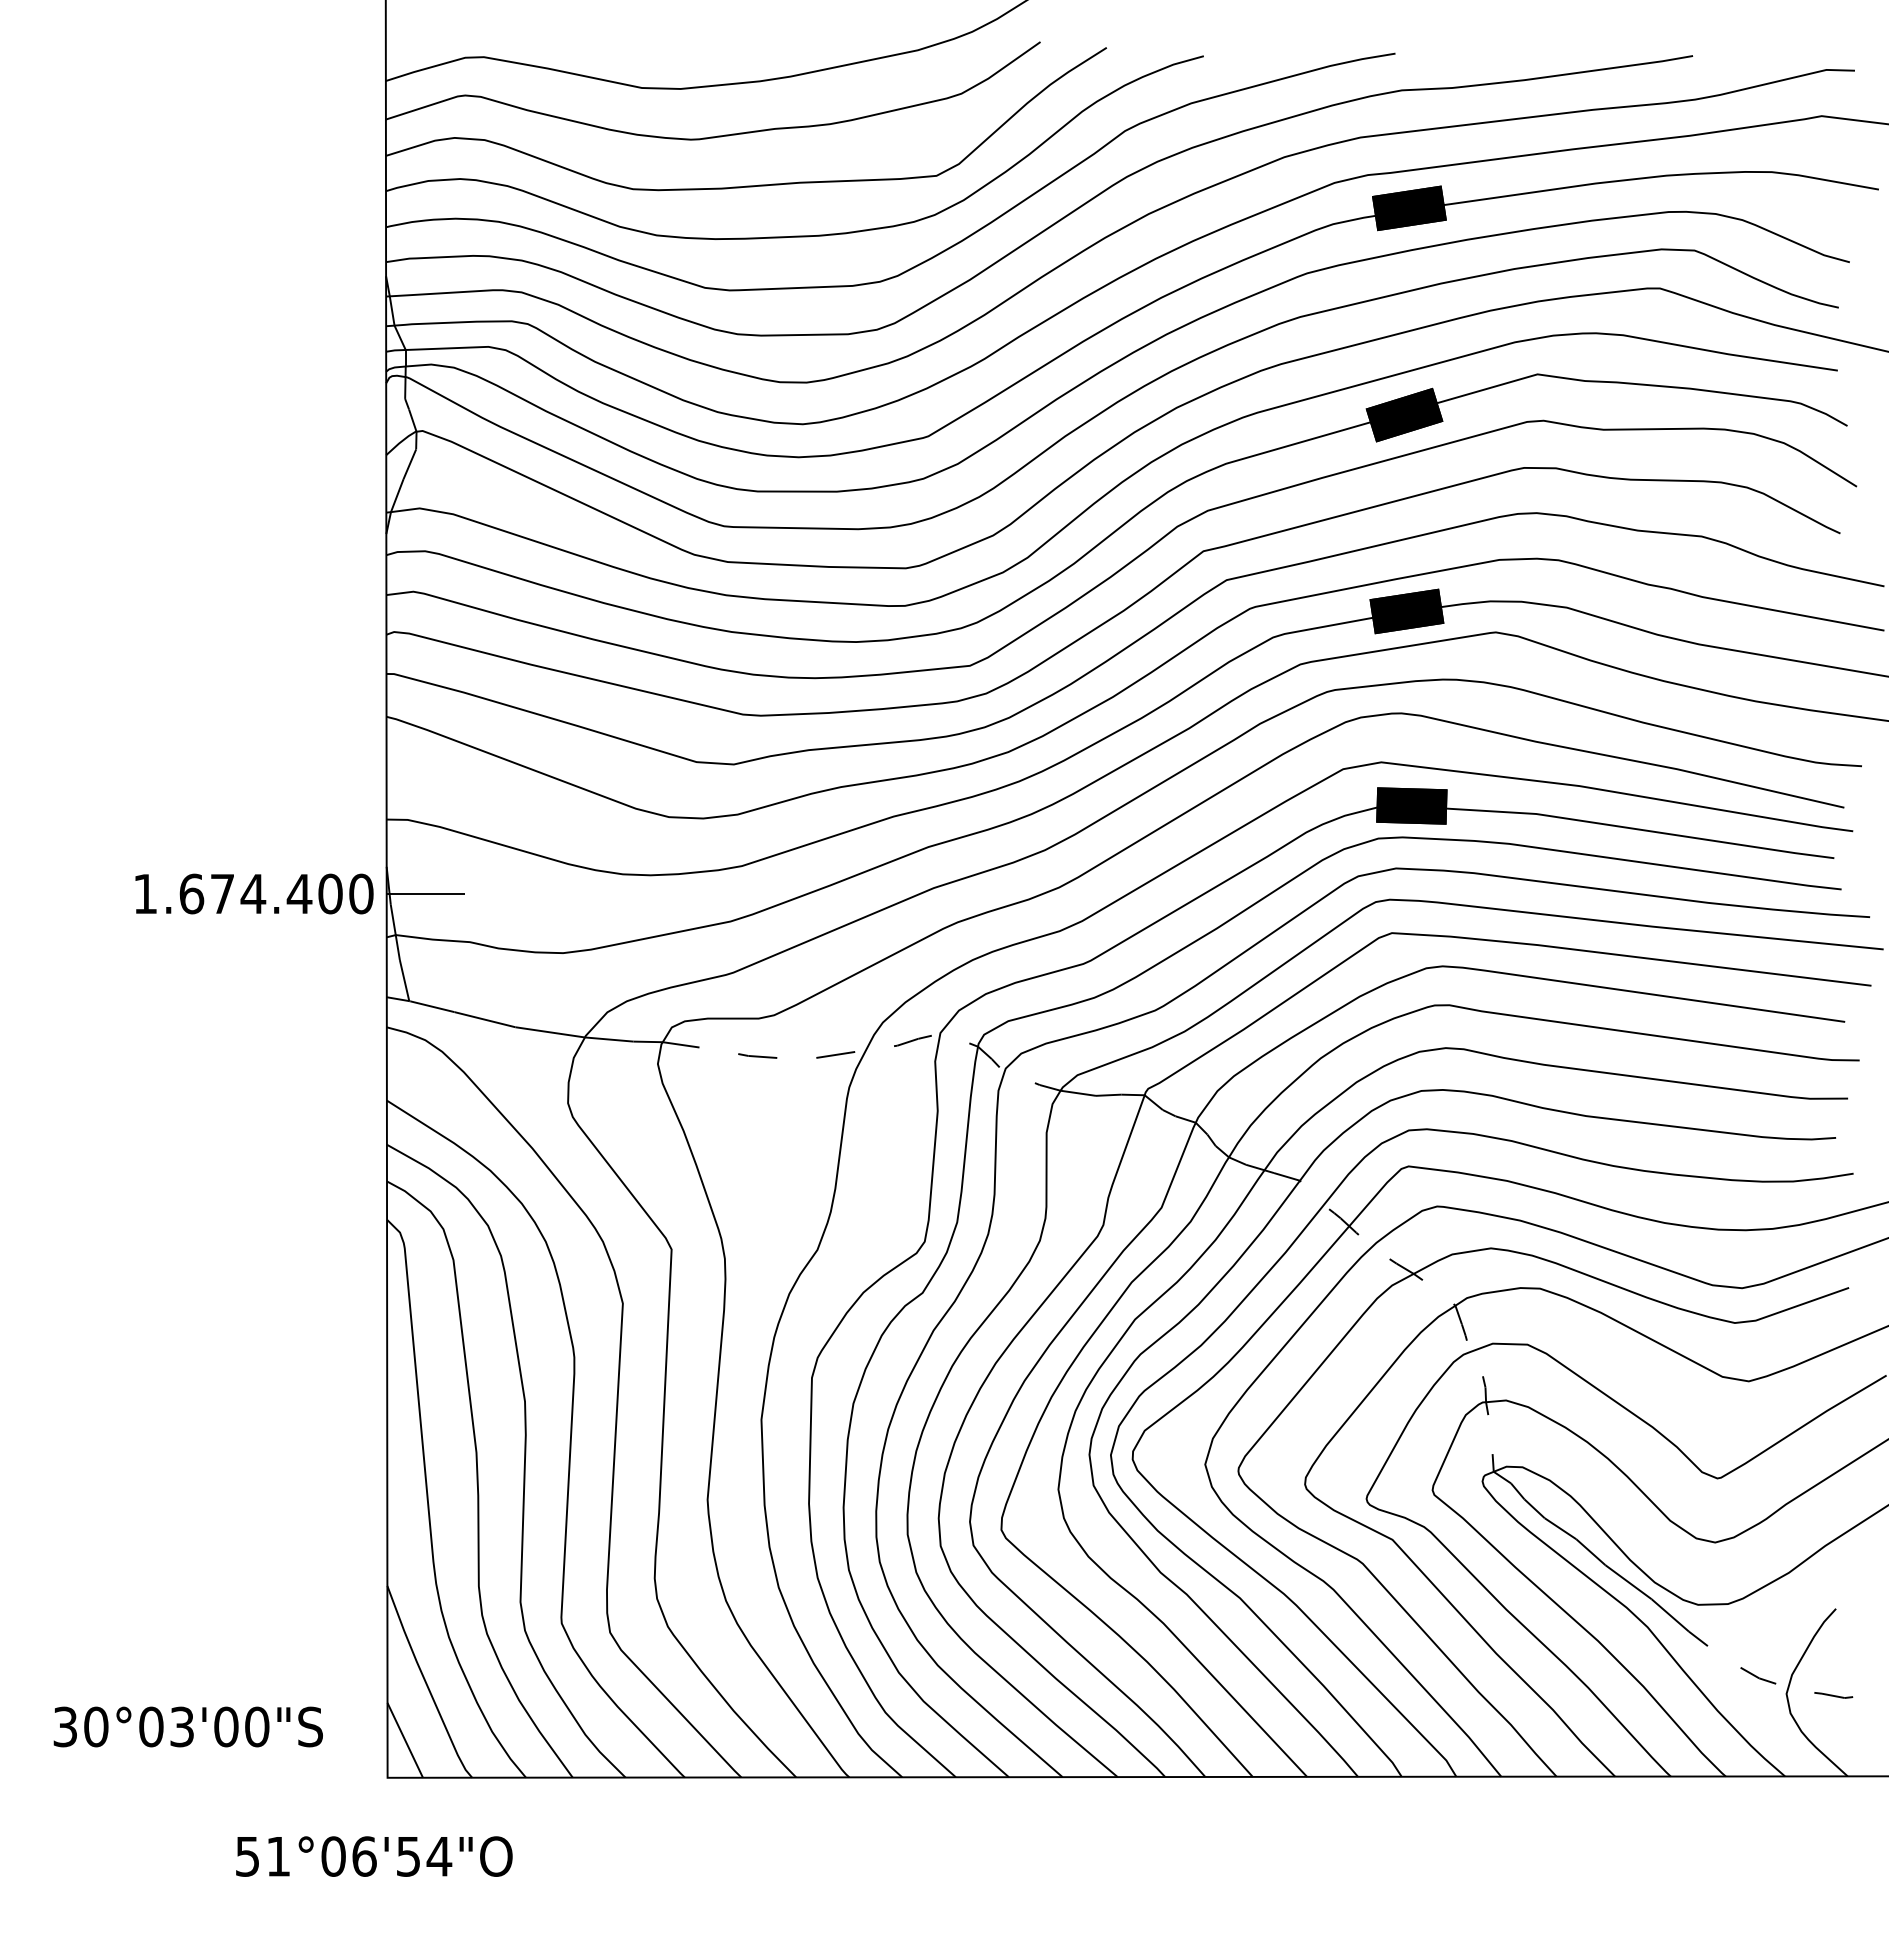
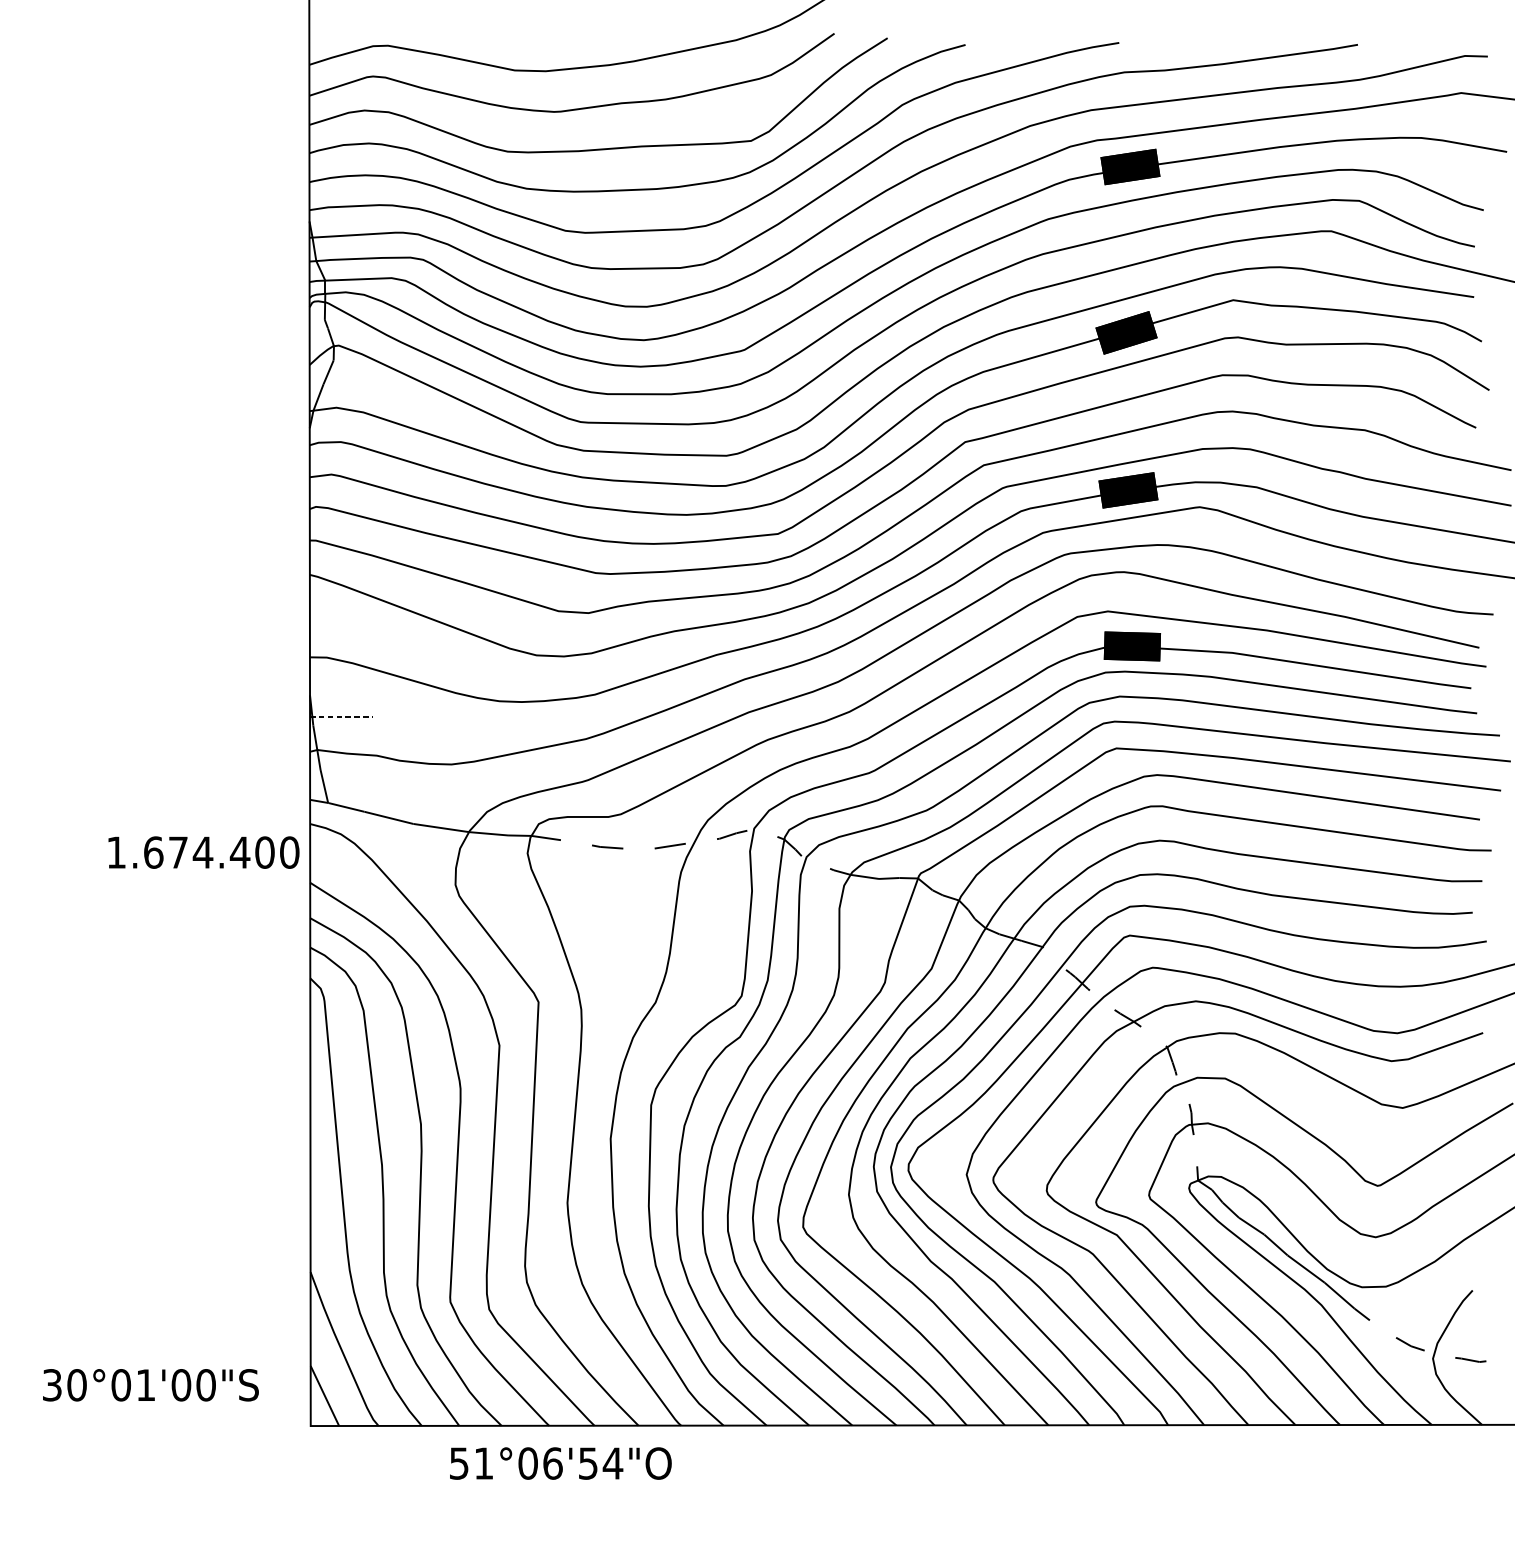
text: (254, 893) -> (203, 852), moved
line: (426, 894) -> (341, 717), solid -> dashed
text: (181, 1726) -> (145, 1384), 30°03'00"S -> 30°01'00"S
text: (374, 1856) -> (560, 1463), moved

